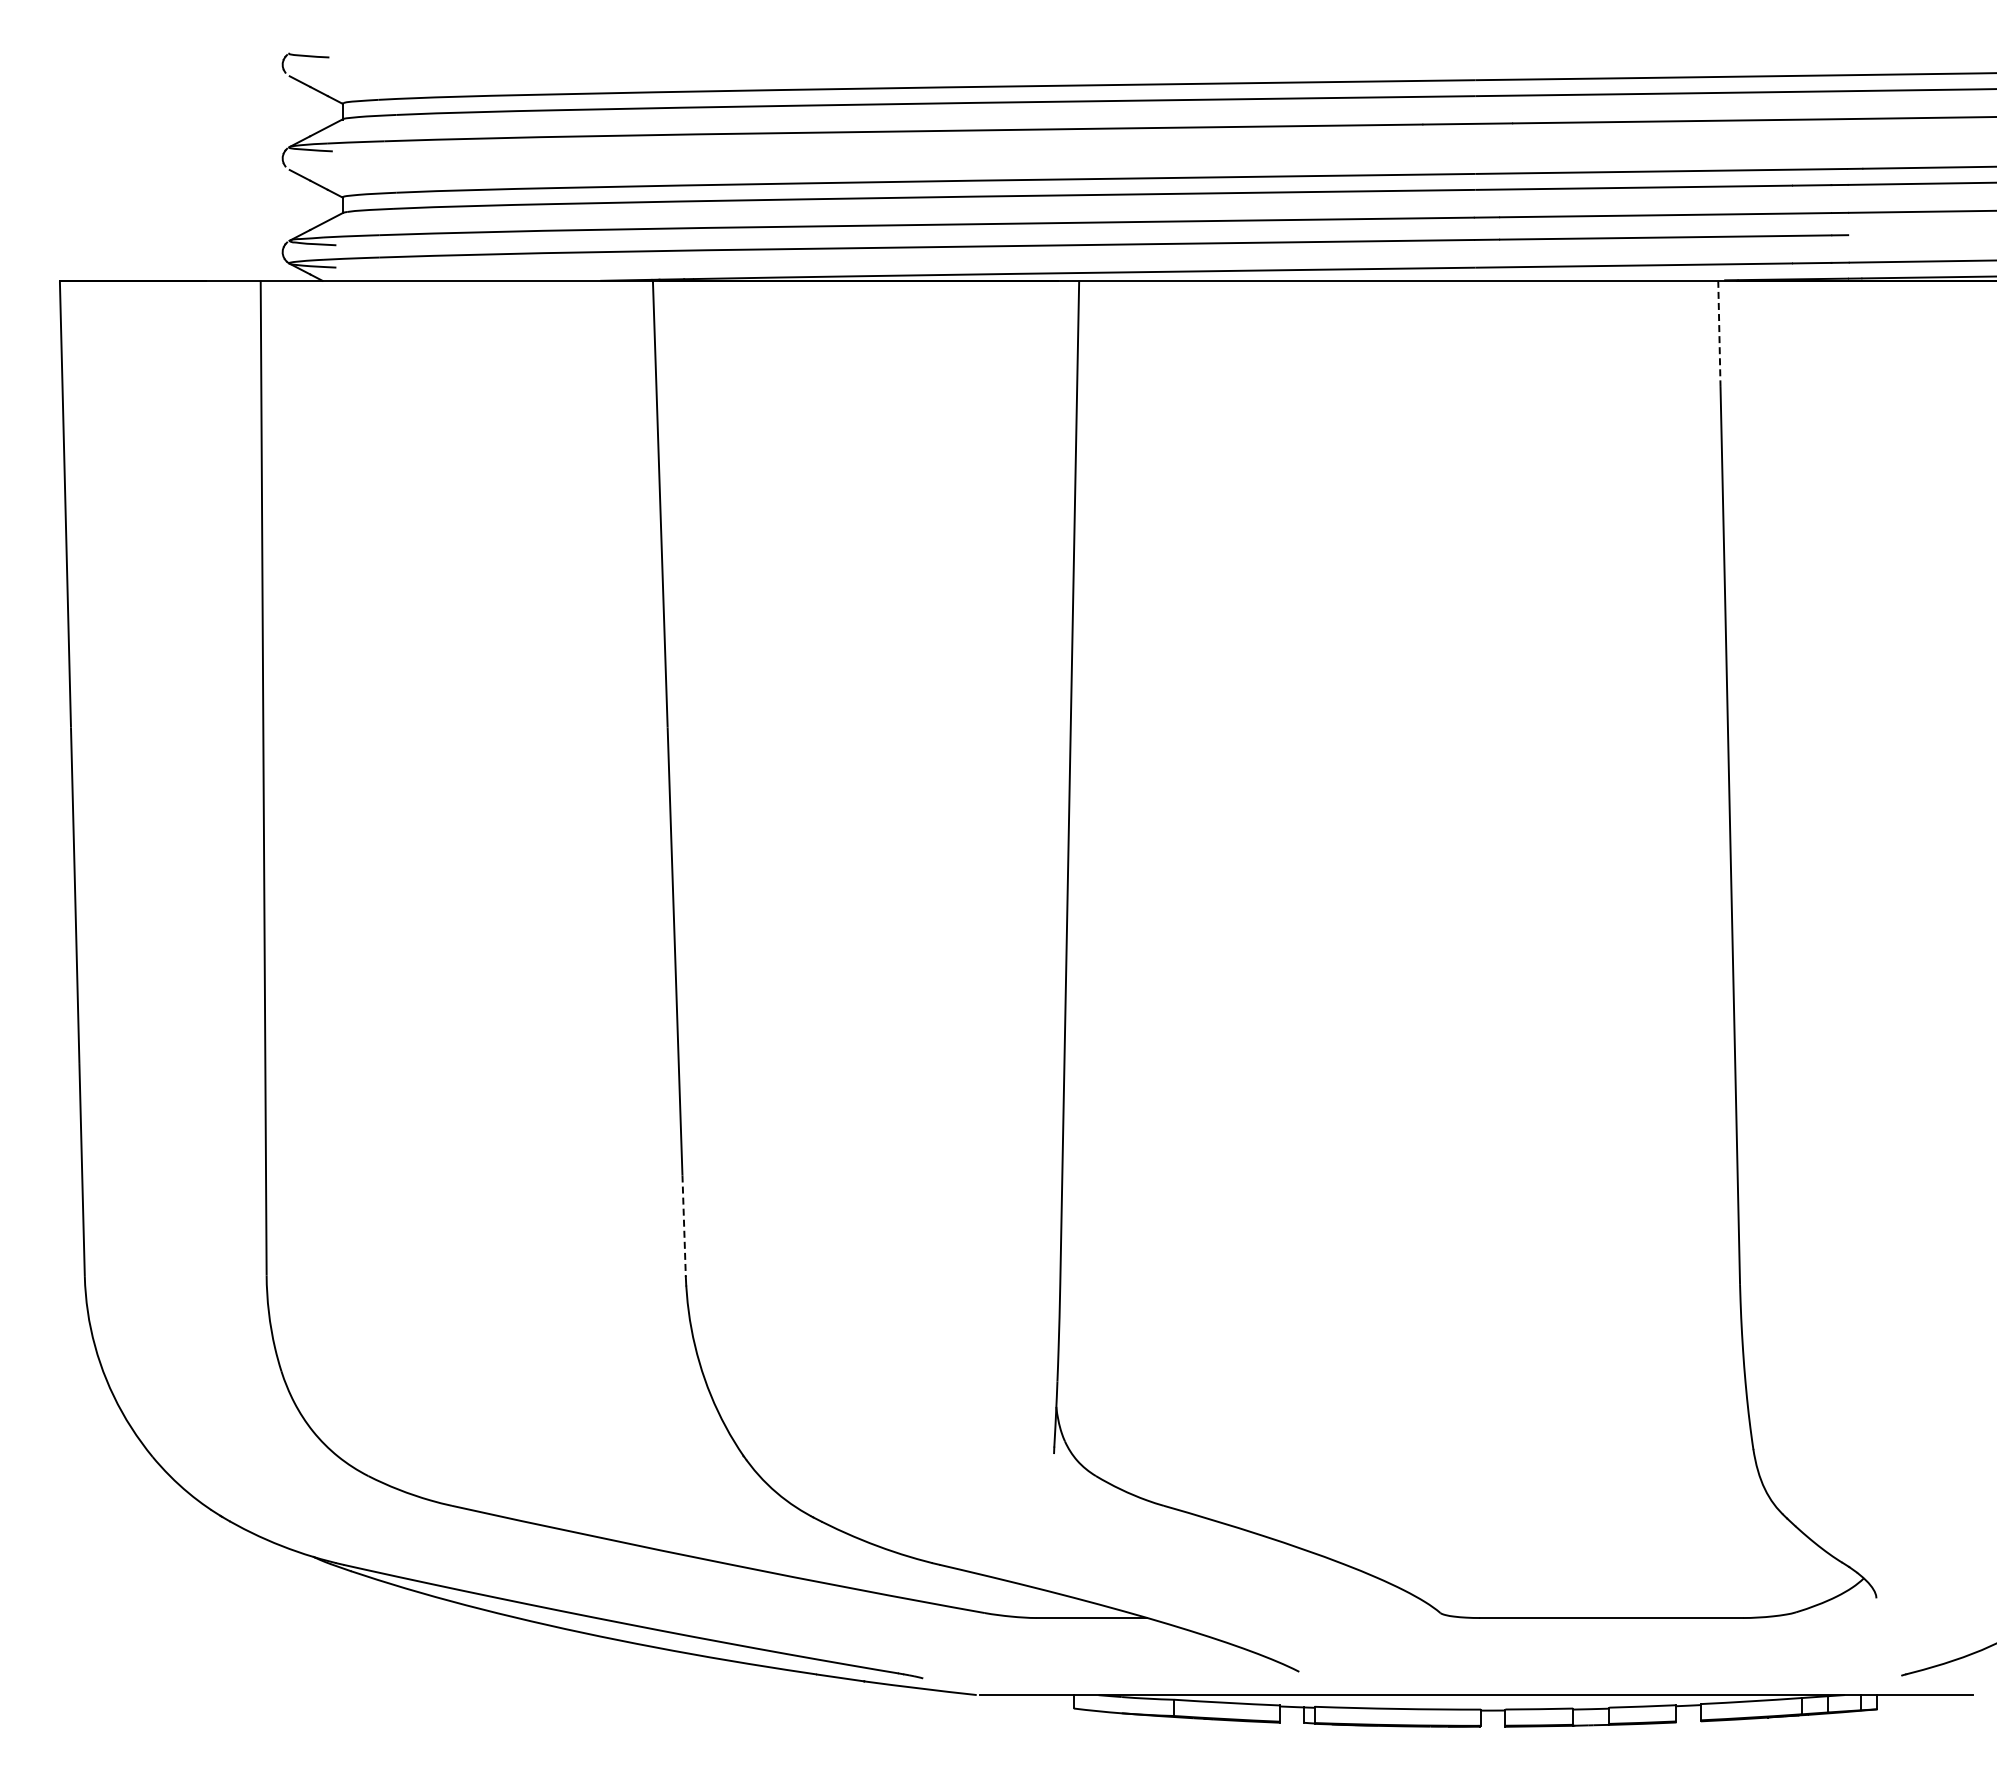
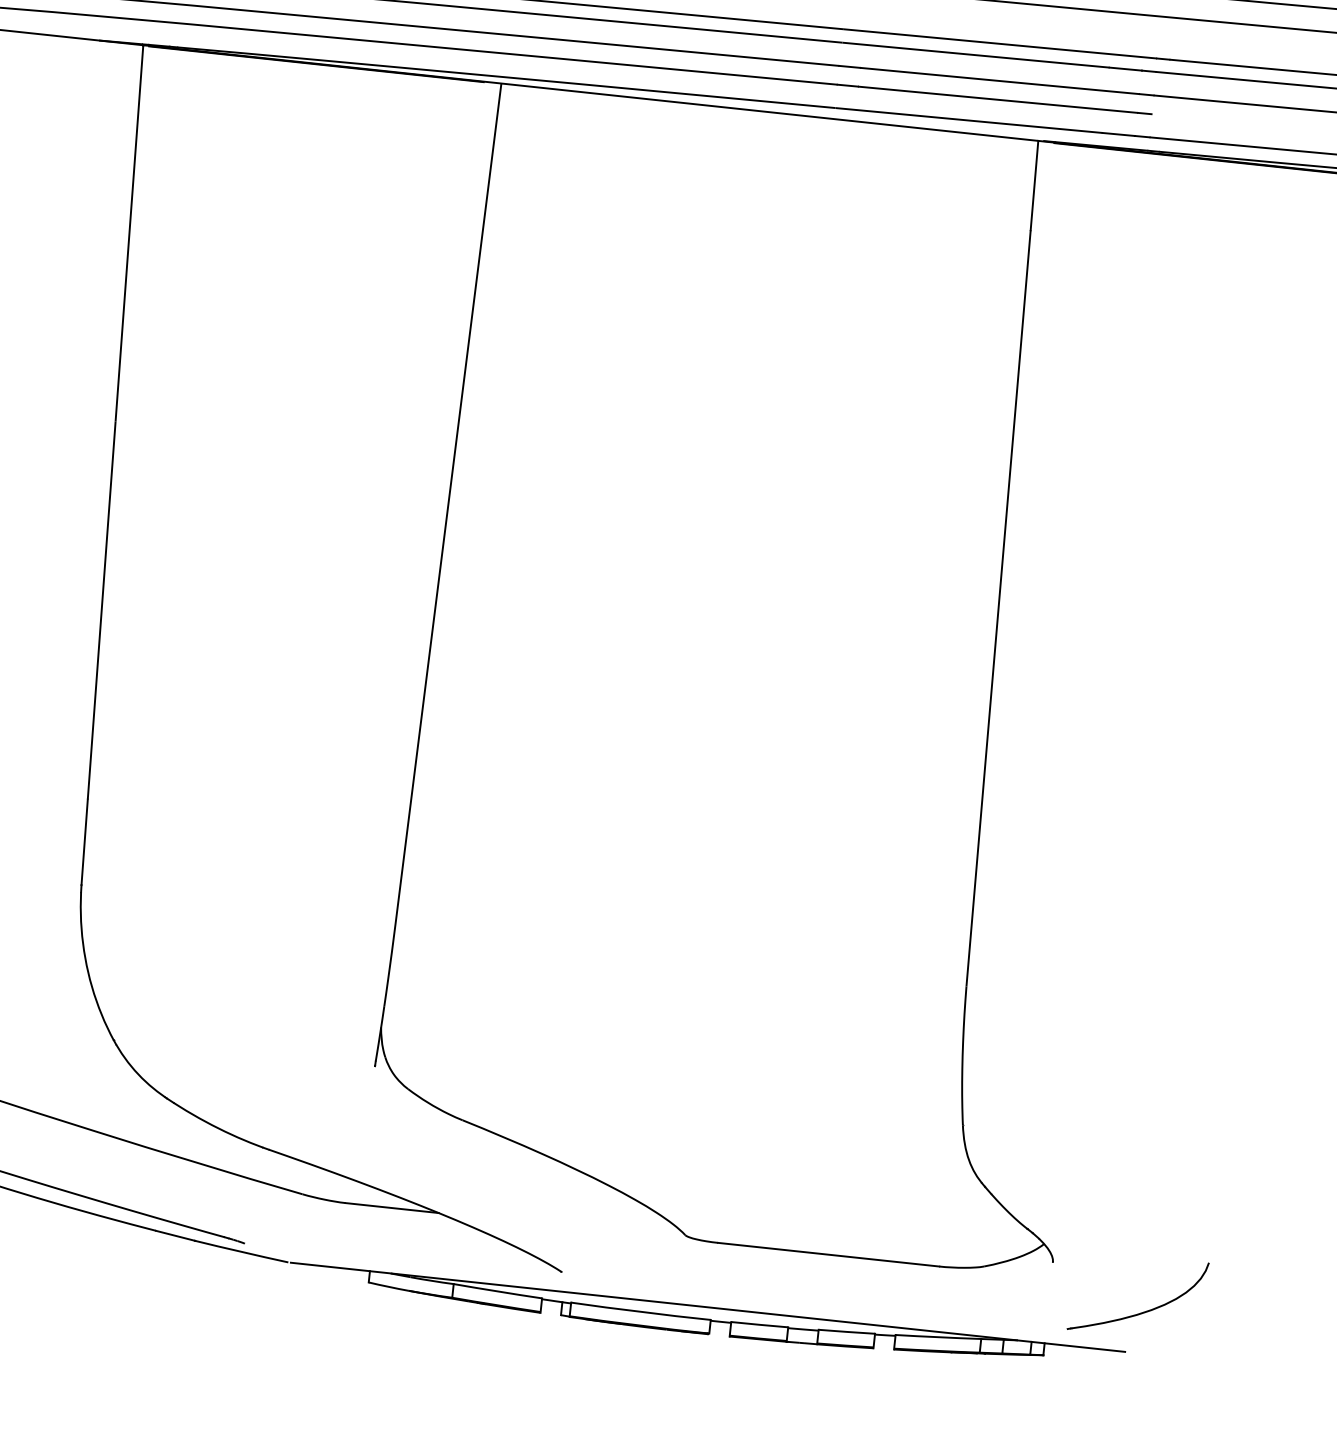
line: (1719, 334) -> (1034, 186), dashed -> solid
line: (684, 1226) -> (84, 842), dashed -> solid

